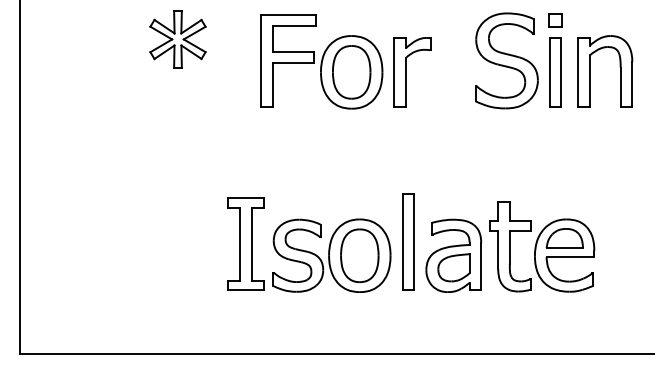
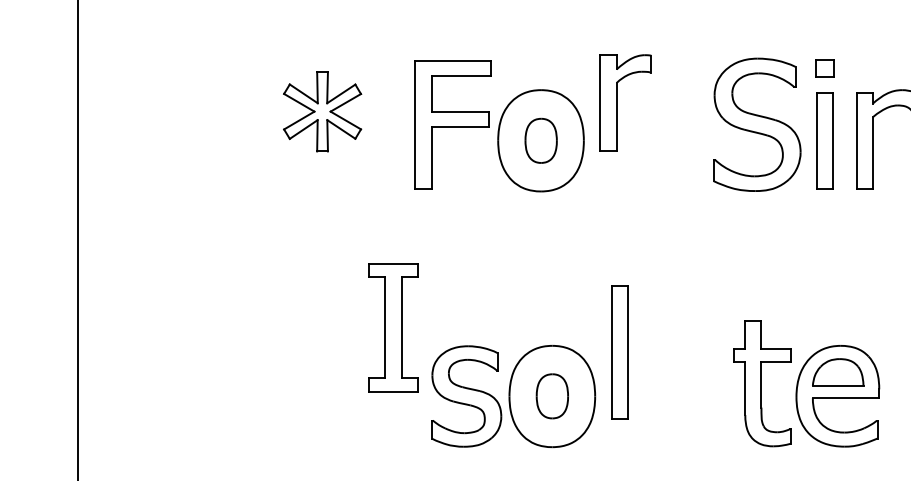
part: (177, 39) -> (321, 111), moved
part: (351, 72) -> (540, 140), size x0.6
part: (412, 72) -> (625, 103), moved
part: (408, 241) -> (620, 351), moved
part: (245, 243) -> (392, 326), moved
part: (359, 255) -> (551, 396), size x0.6
part: (453, 255) -> (682, 396), removed

